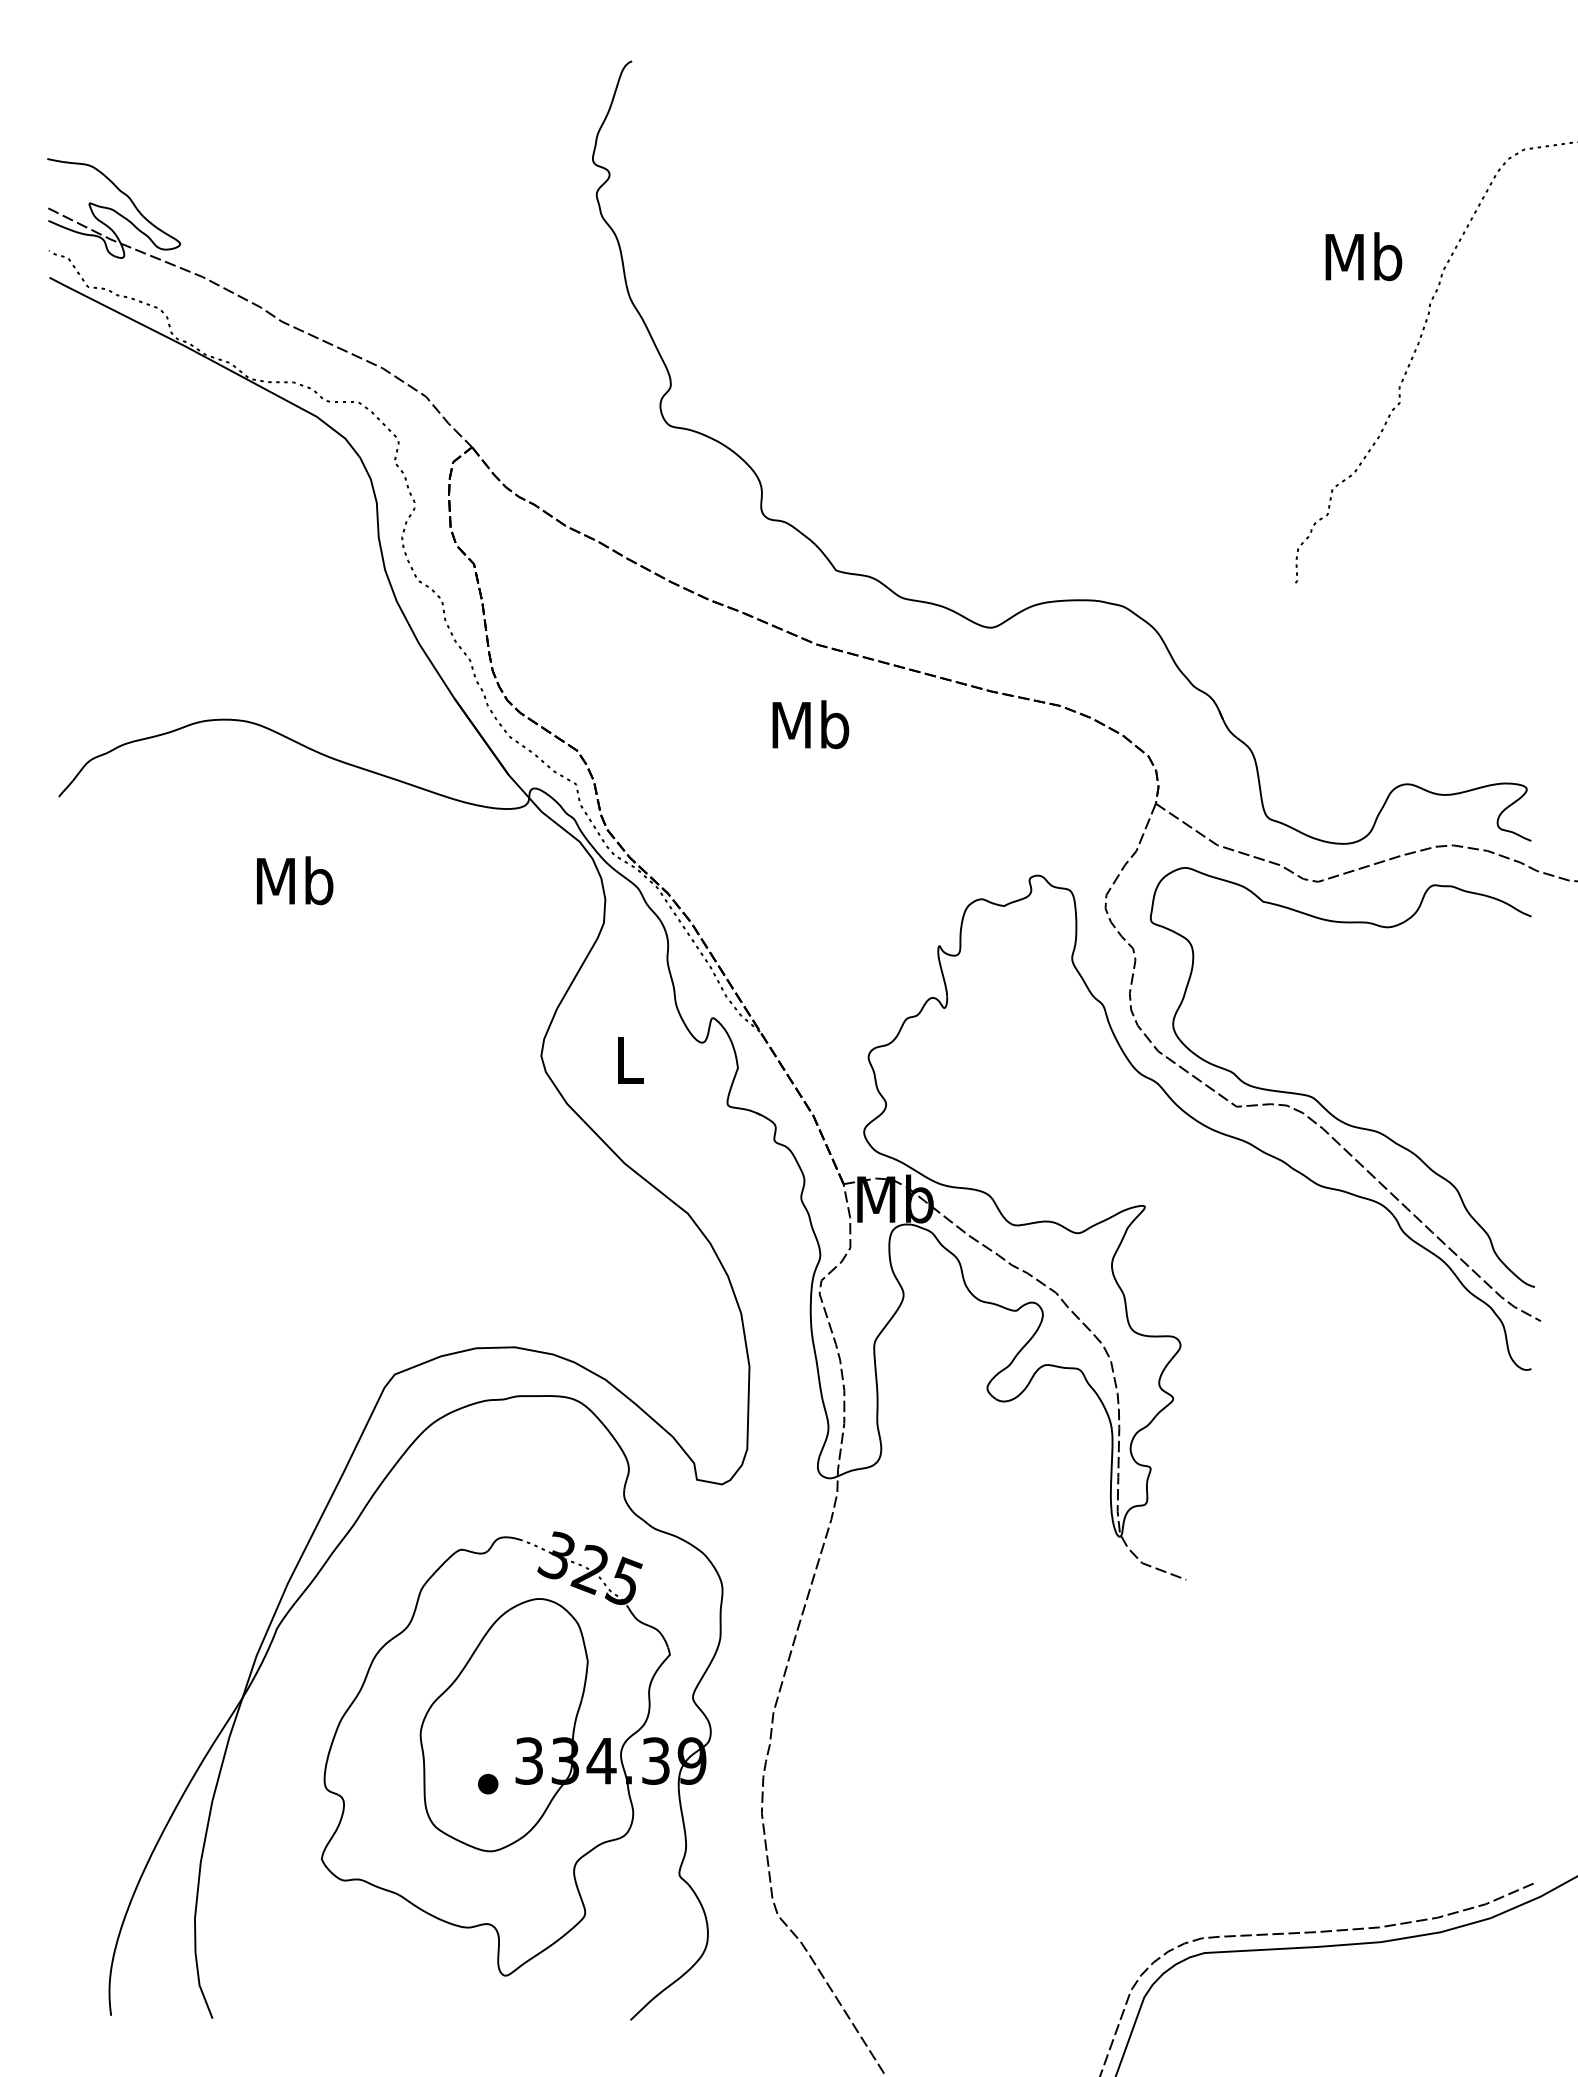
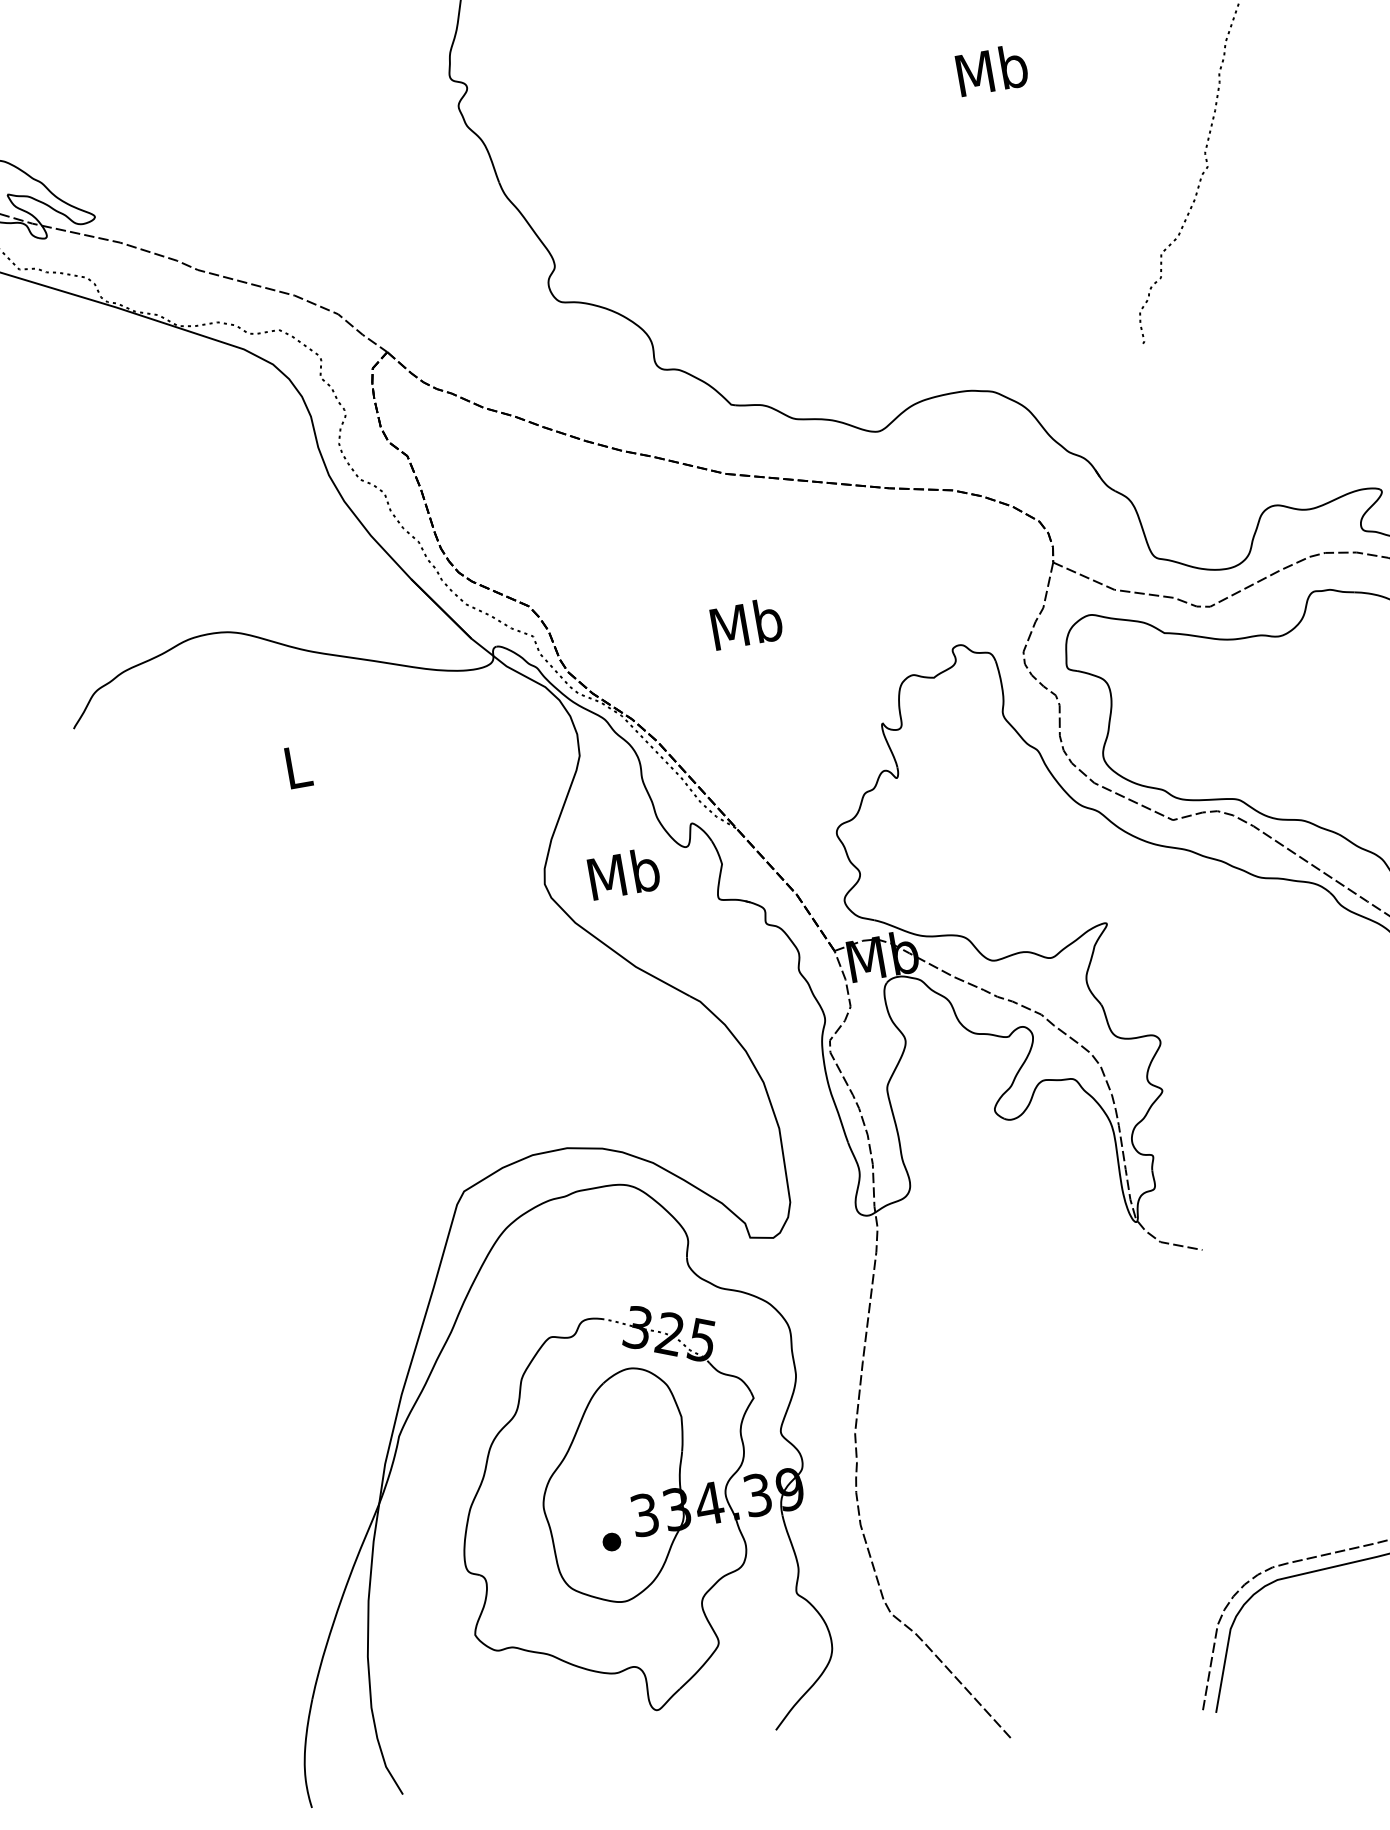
text: (1363, 256) -> (991, 70), moved
text: (810, 724) -> (746, 623), moved
text: (295, 880) -> (297, 766), Mb -> L
text: (629, 1059) -> (623, 873), L -> Mb

